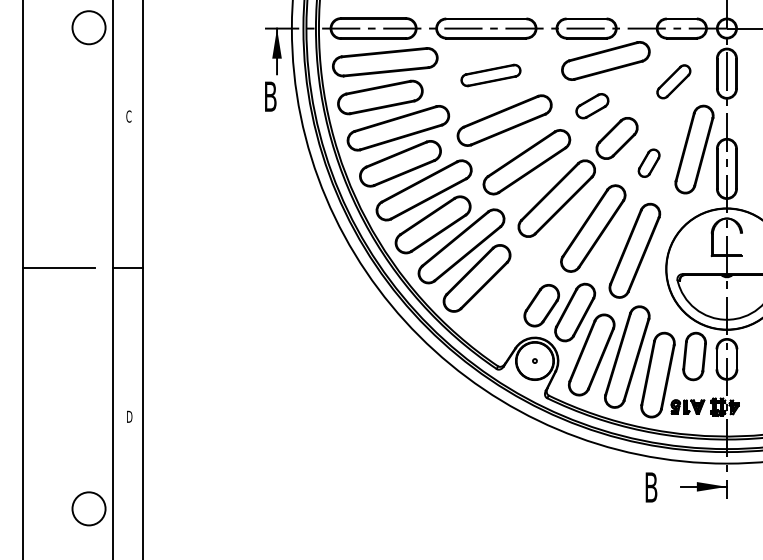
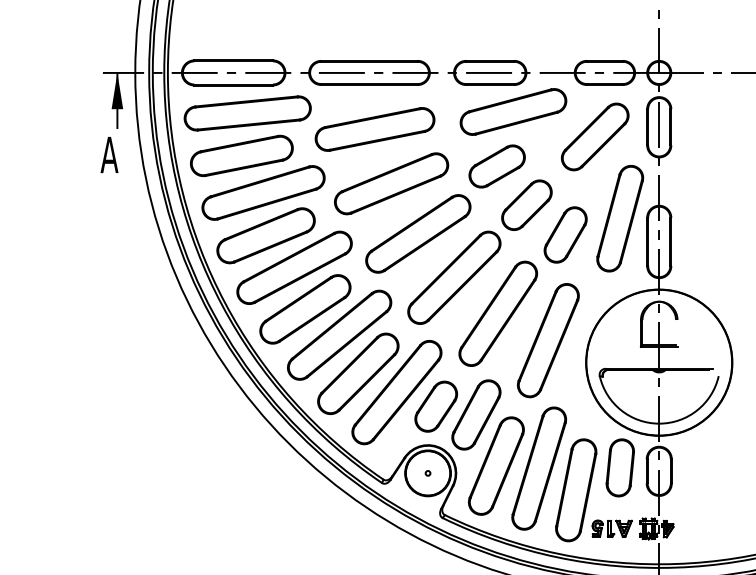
part: (490, 75) -> (374, 129), size x1.67
part: (673, 81) -> (594, 136), size x1.67
text: (270, 96) -> (109, 154), B -> A
part: (592, 105) -> (497, 165), size x1.43
part: (648, 163) -> (564, 235), size x1.67
part: (509, 293) -> (397, 392), added

